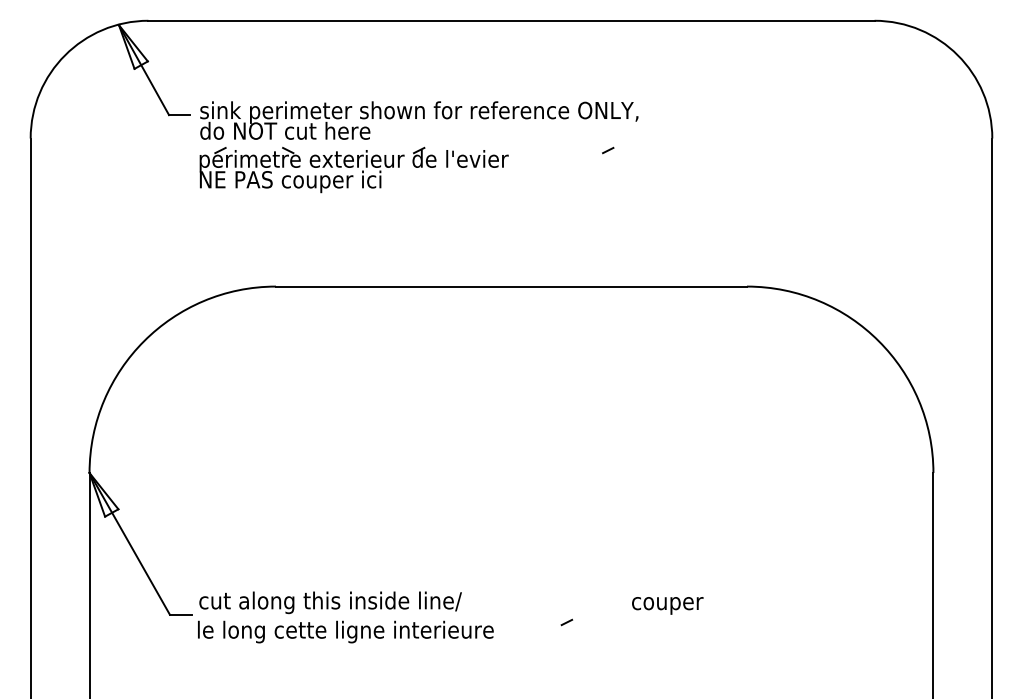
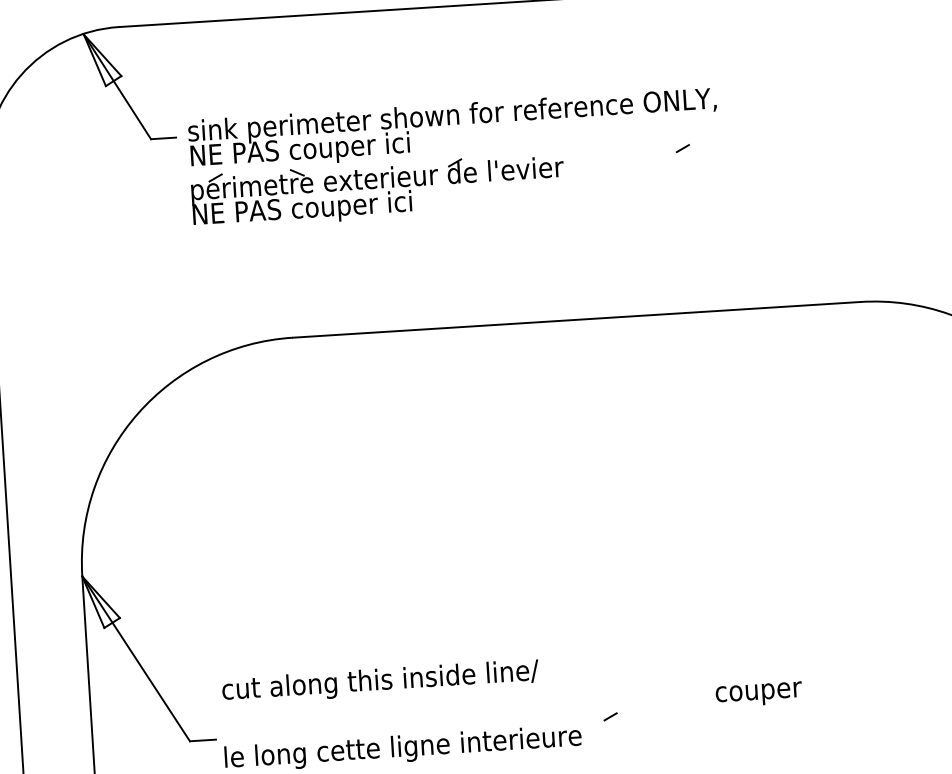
text: (291, 132) -> (299, 150), do NOT cut here -> NE PAS couper ici
text: (330, 602) -> (380, 681), moved
text: (667, 605) -> (758, 694), moved
line: (566, 622) -> (610, 716), moved

